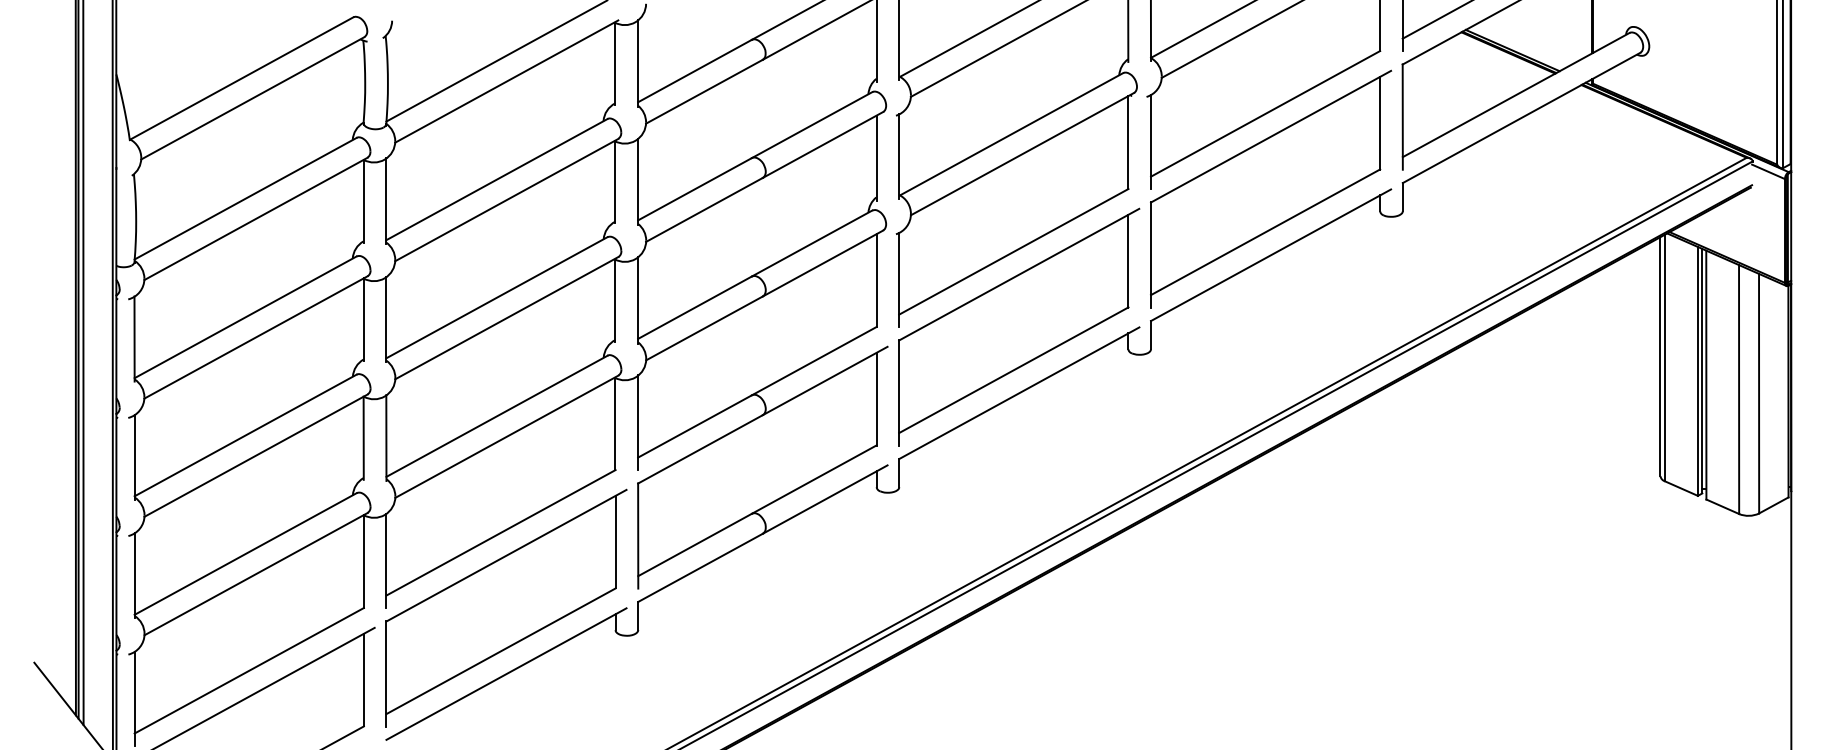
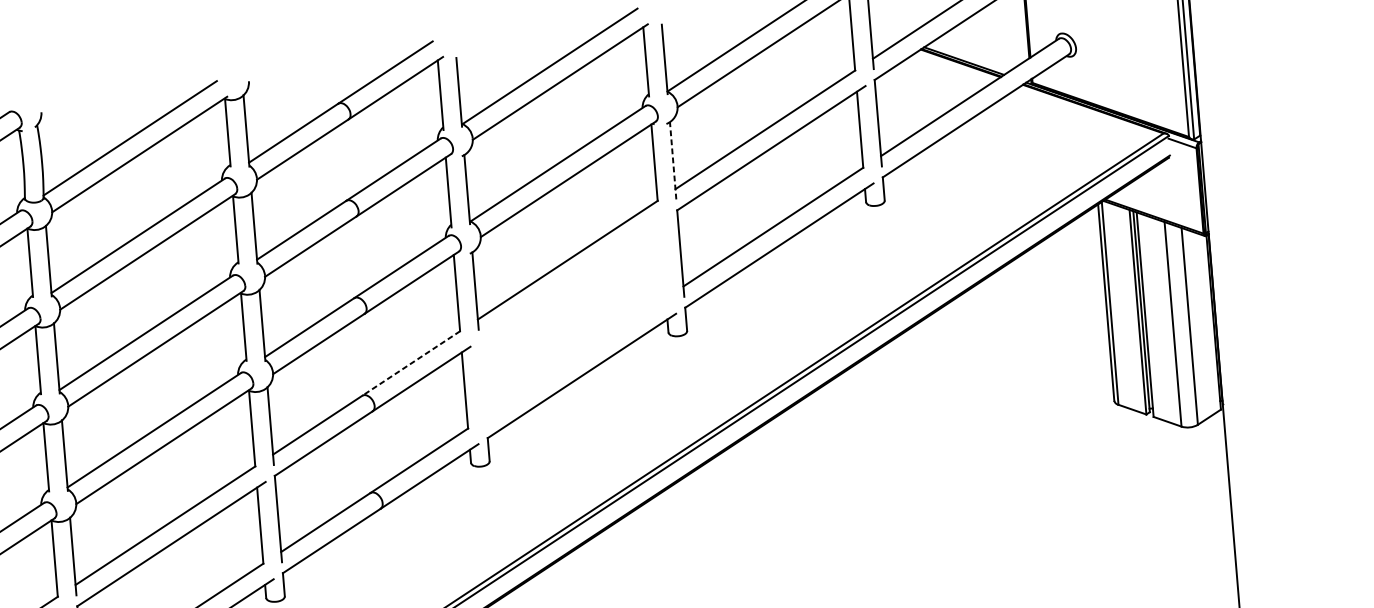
line: (1151, 141) -> (673, 160), solid -> dashed
part: (1019, 326) -> (577, 321), removed
line: (813, 361) -> (410, 363), solid -> dashed

